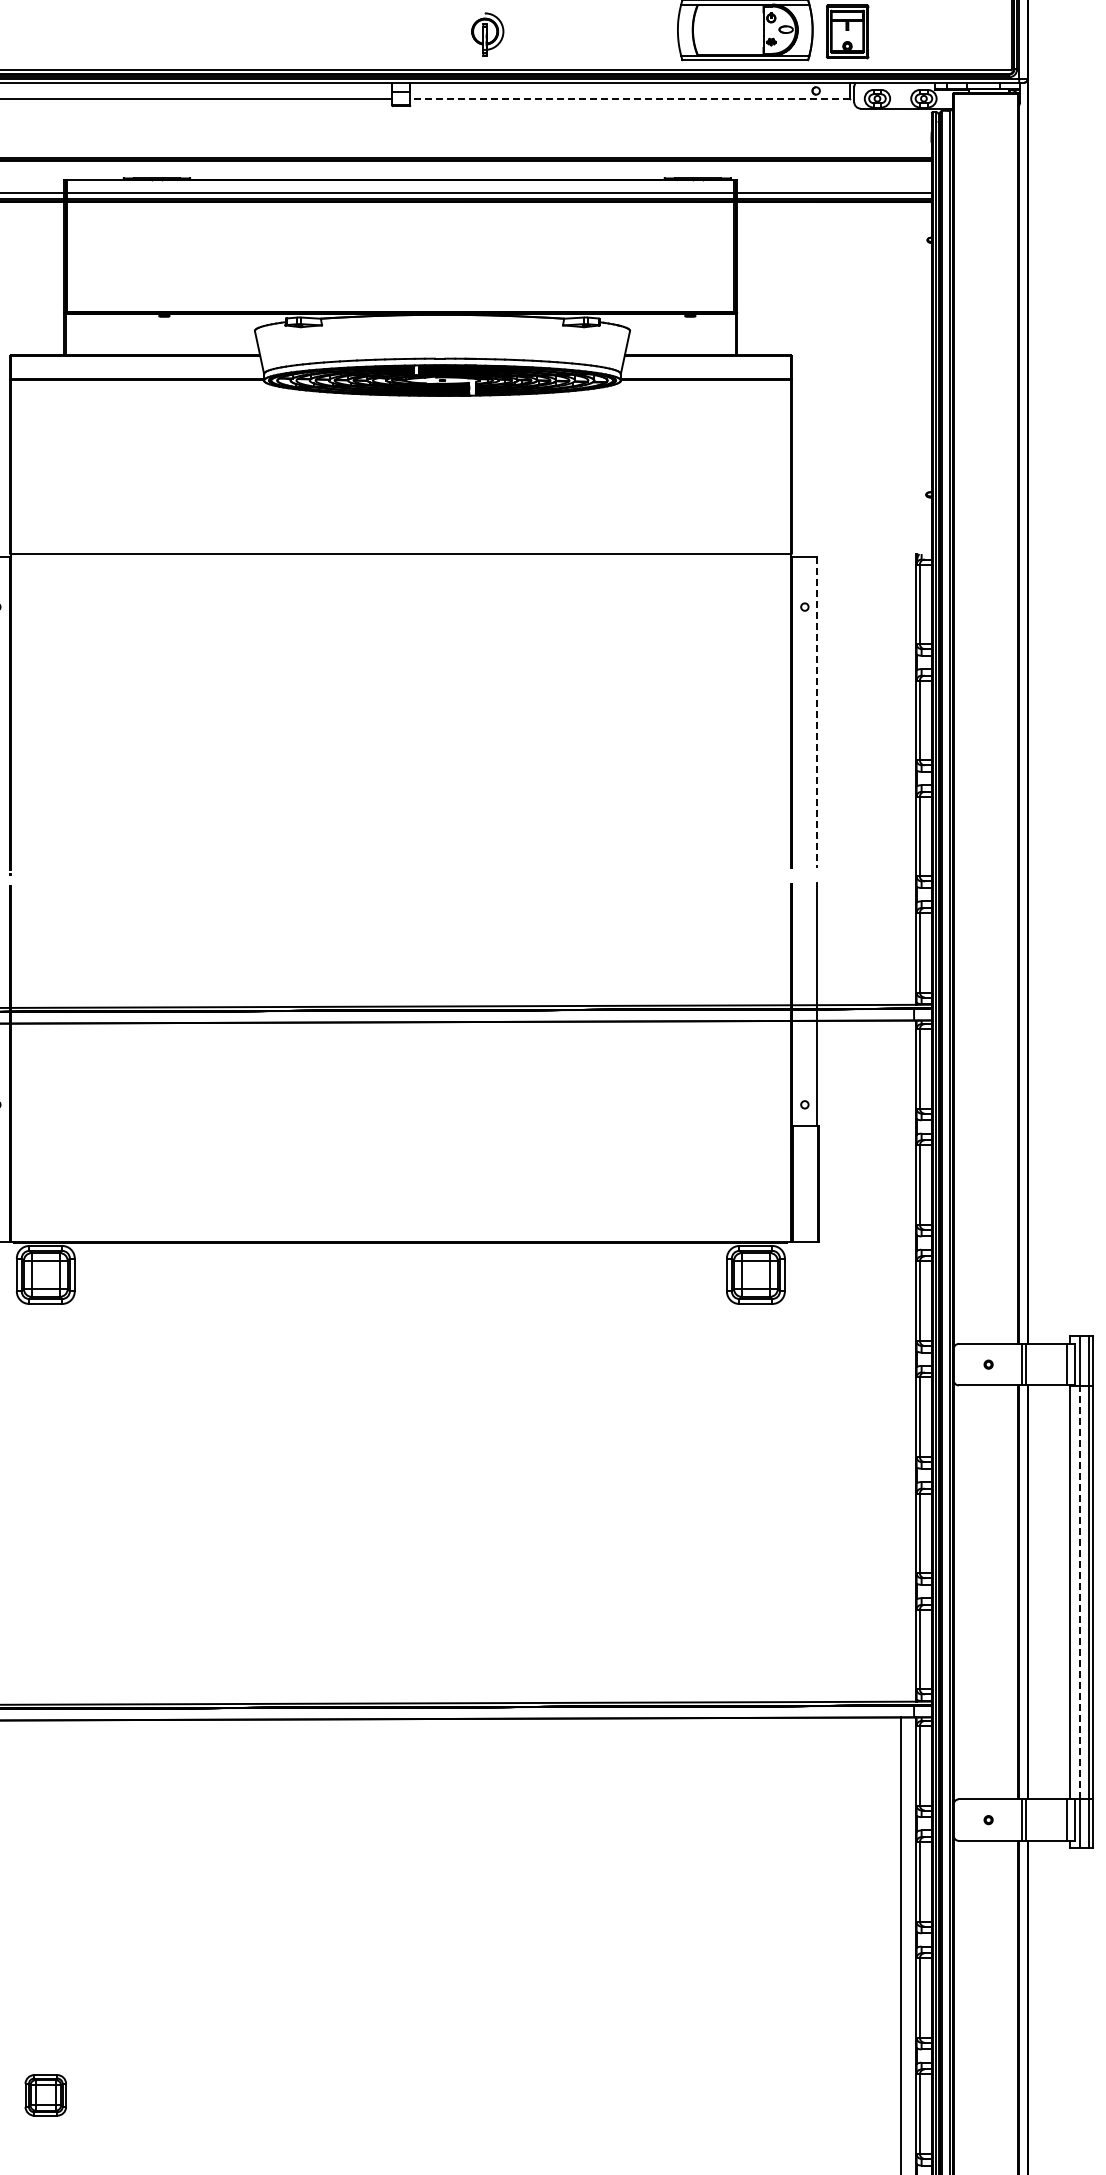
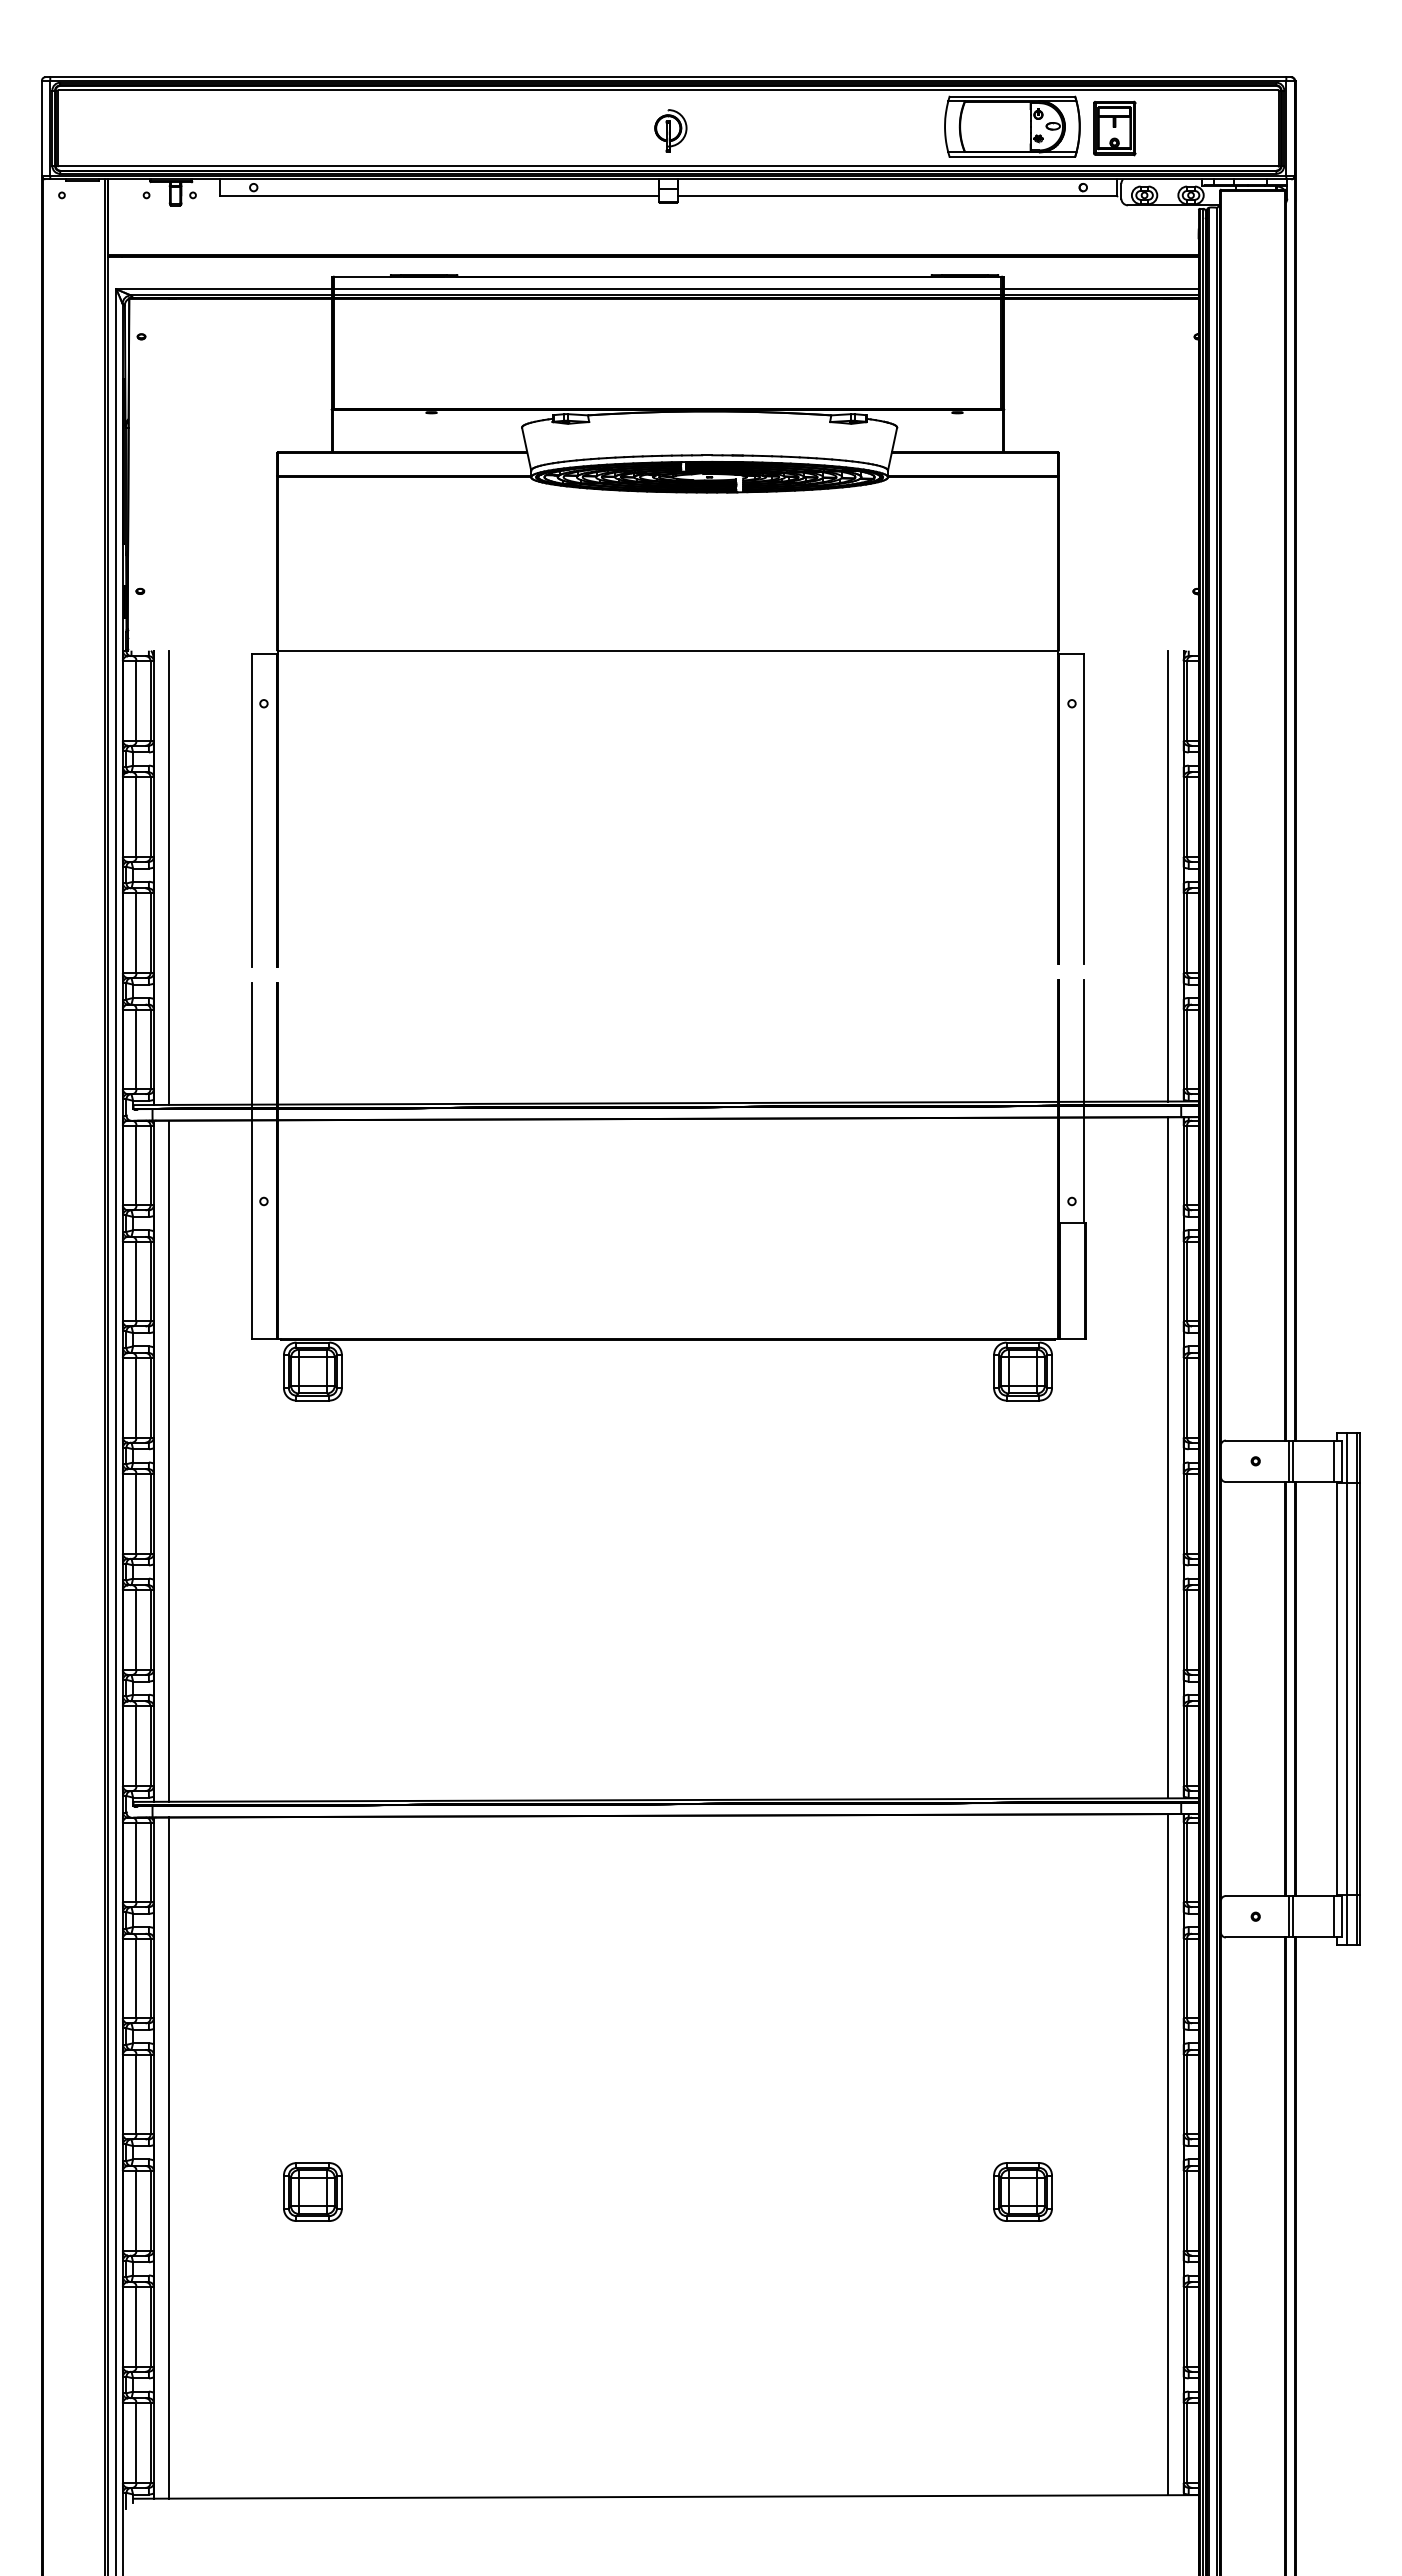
part: (487, 33) -> (670, 130), moved
line: (630, 98) -> (897, 195), dashed -> solid
line: (816, 712) -> (1083, 809), dashed -> solid
line: (901, 778) -> (1168, 875), added
line: (901, 1360) -> (1168, 1457), added
line: (1080, 1591) -> (1347, 1688), dashed -> solid
part: (45, 2094) -> (312, 2191), size x1.43
part: (755, 2094) -> (1022, 2191), added

